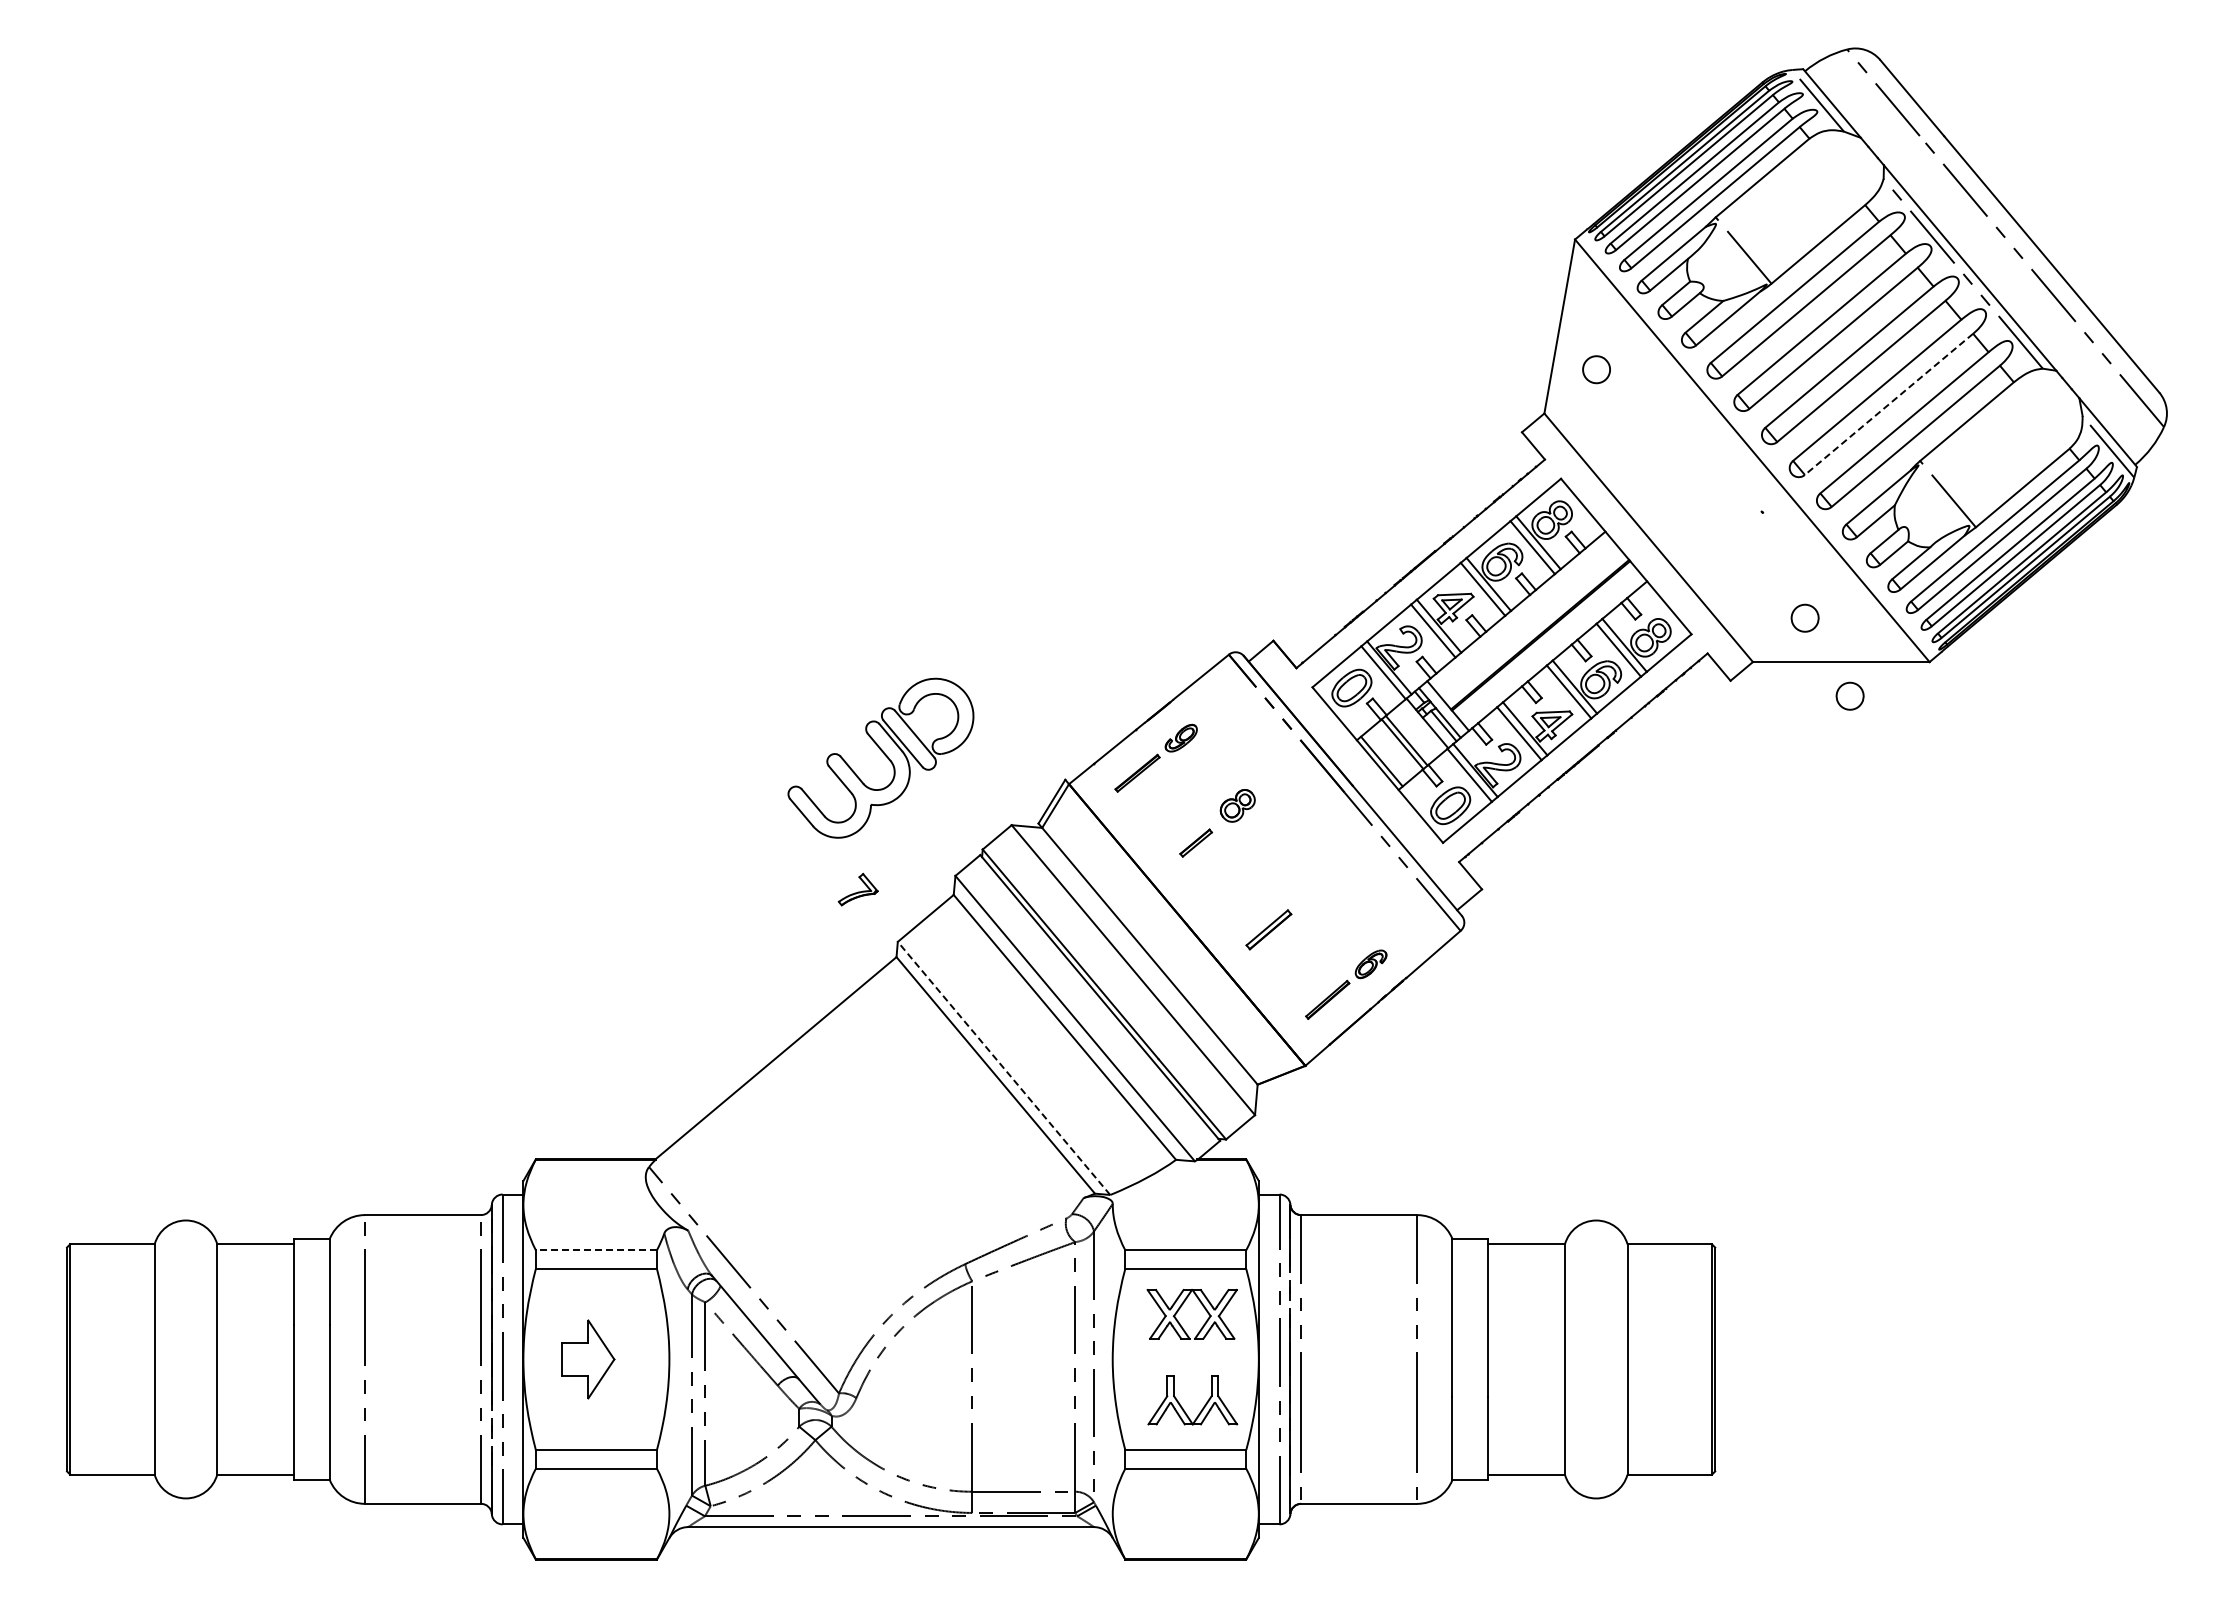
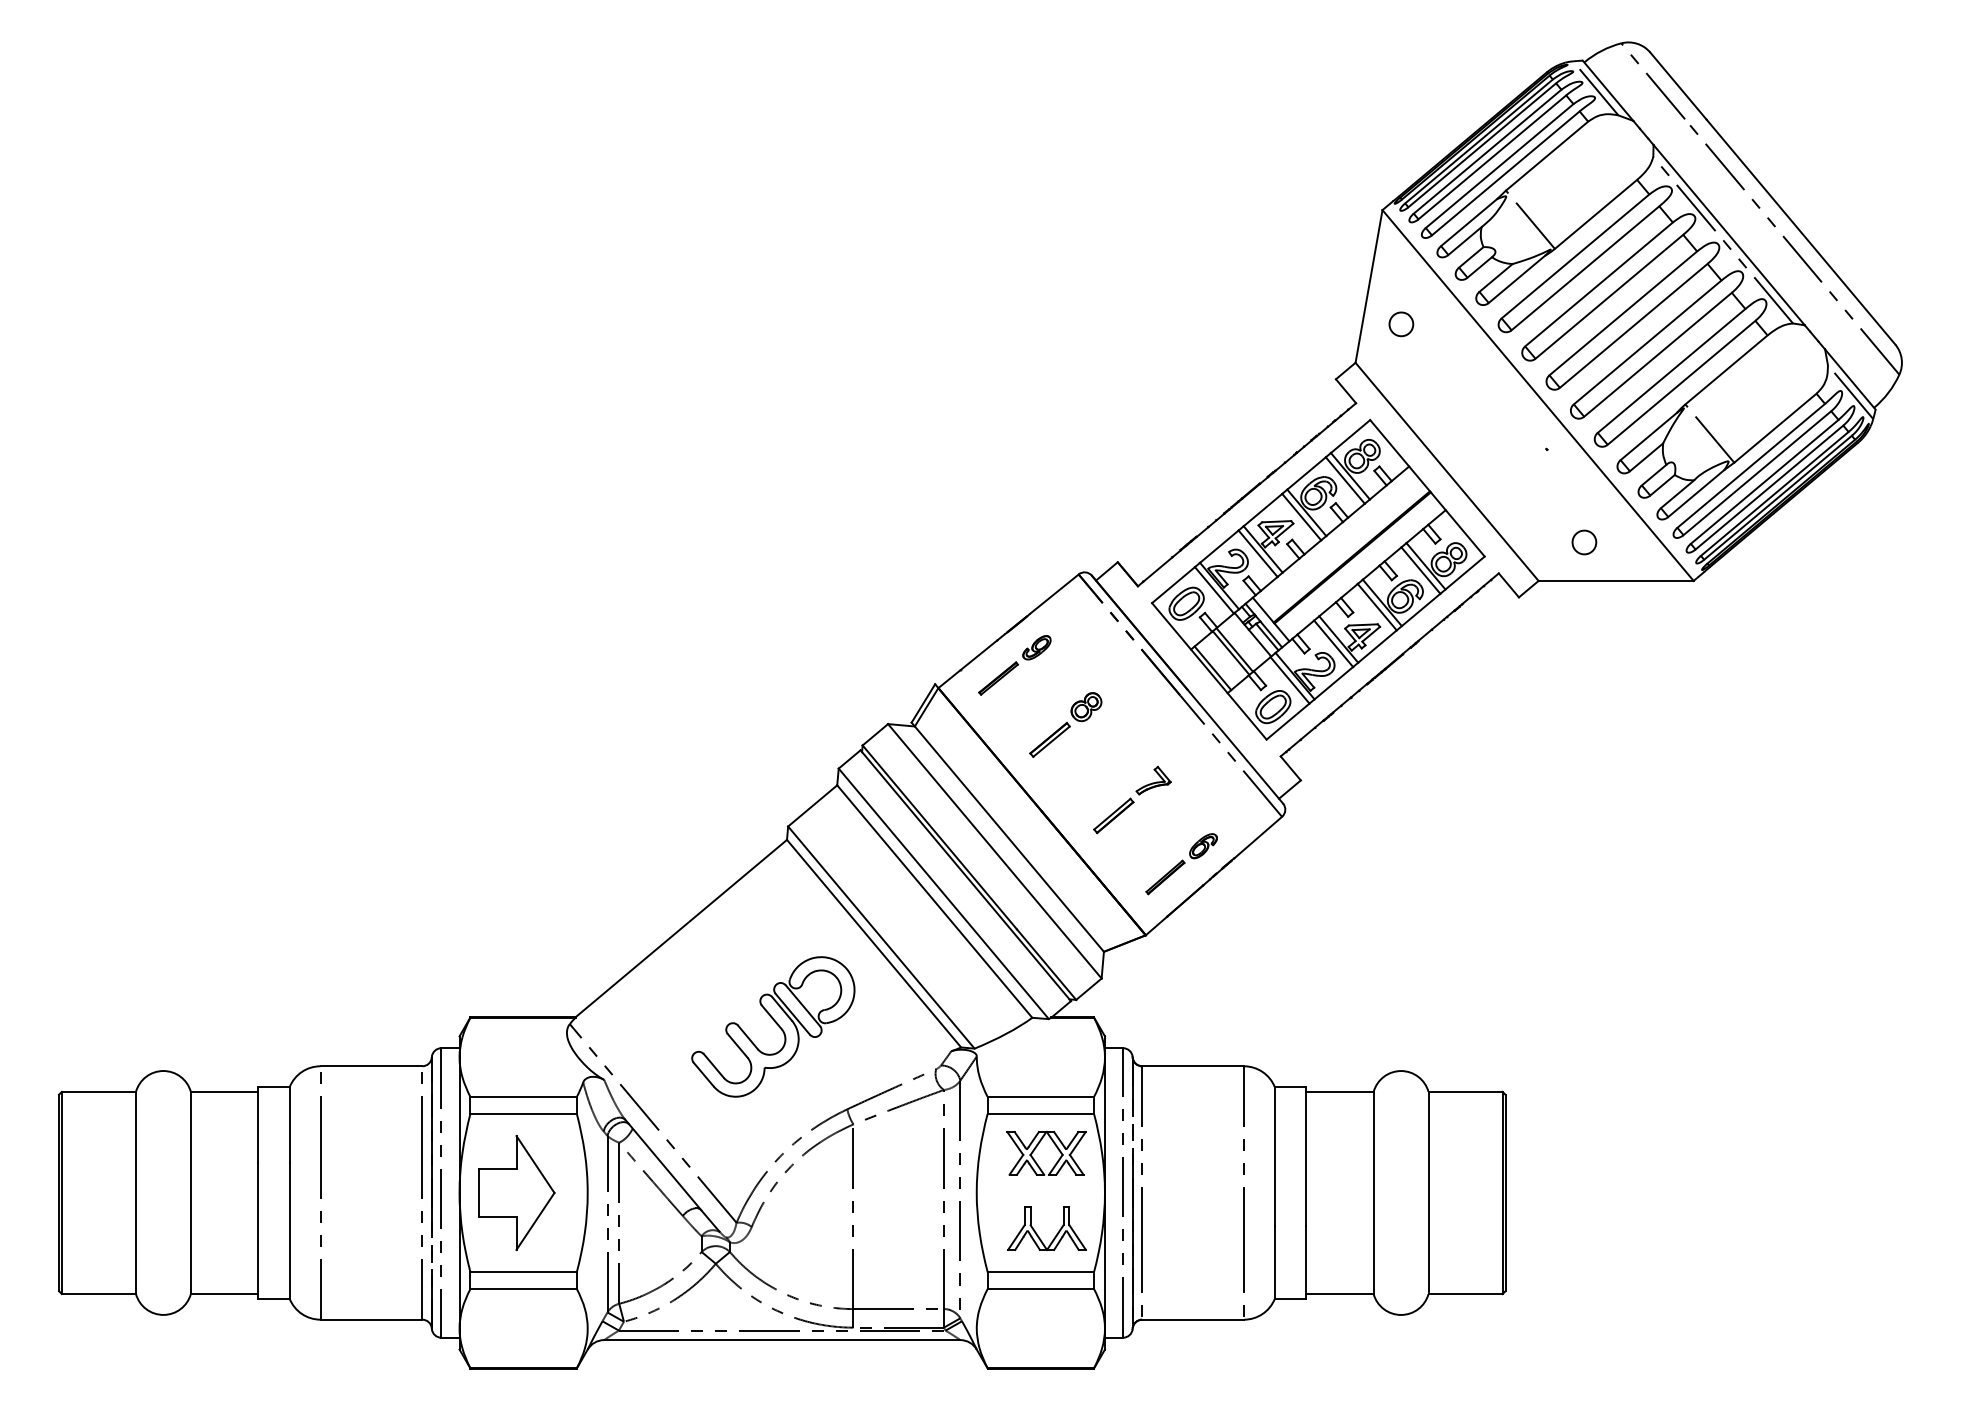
line: (1889, 404) -> (1658, 354), dashed -> solid
part: (1849, 695) -> (1623, 610), removed
part: (880, 757) -> (772, 1026), moved
part: (1195, 842) -> (1049, 739), size x1.43
part: (857, 889) -> (1152, 780), moved
line: (1003, 1068) -> (880, 937), dashed -> solid
line: (596, 1250) -> (523, 1097), dashed -> solid
part: (588, 1359) -> (516, 1193), size x1.67

